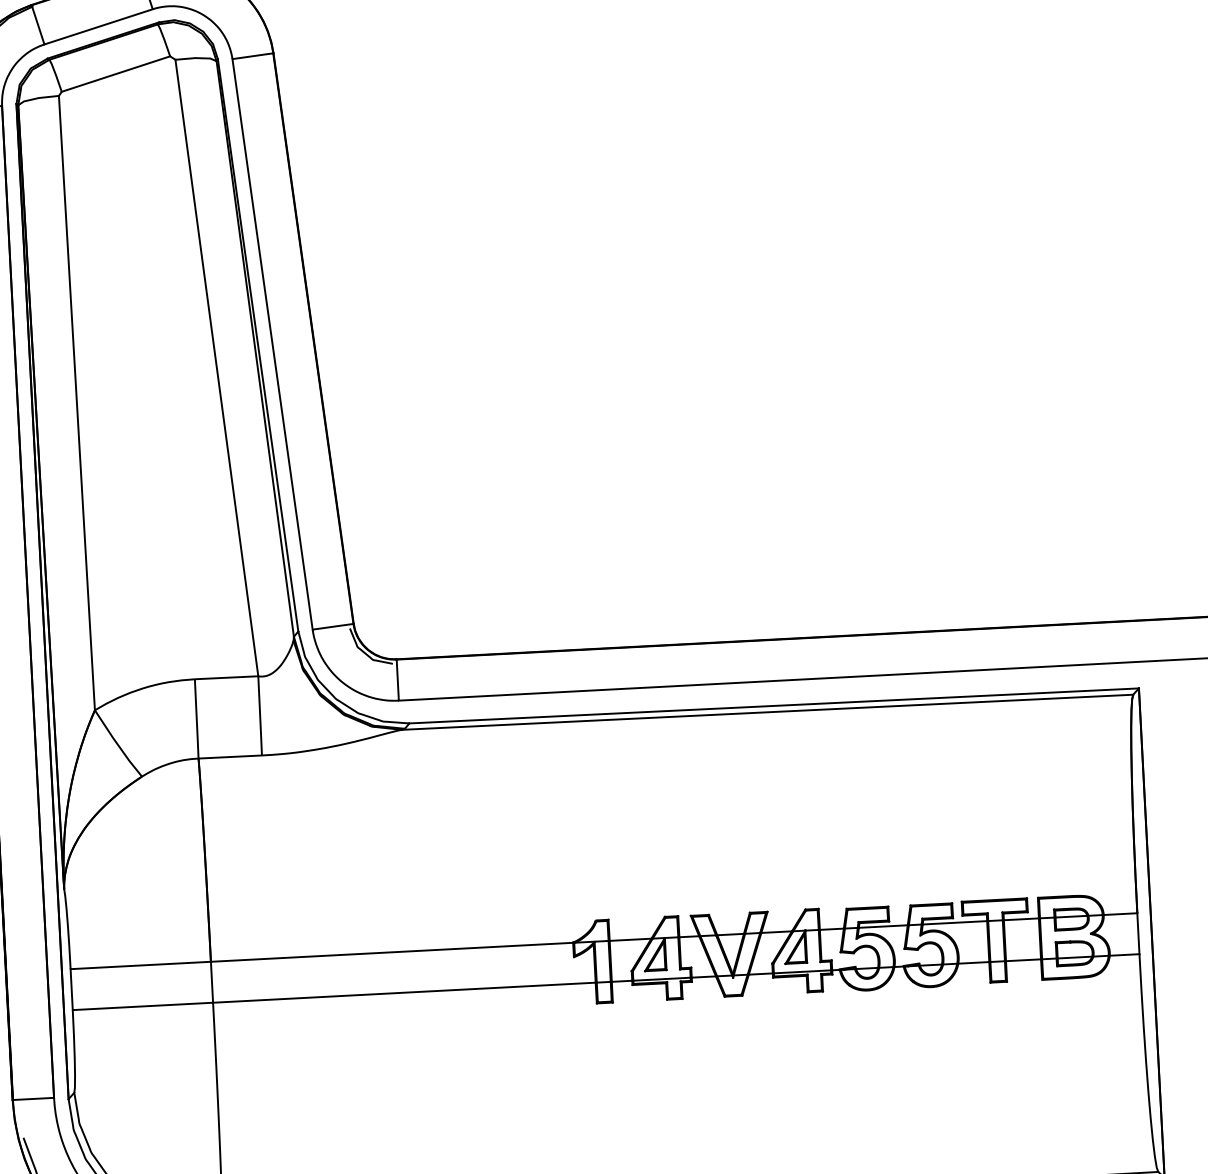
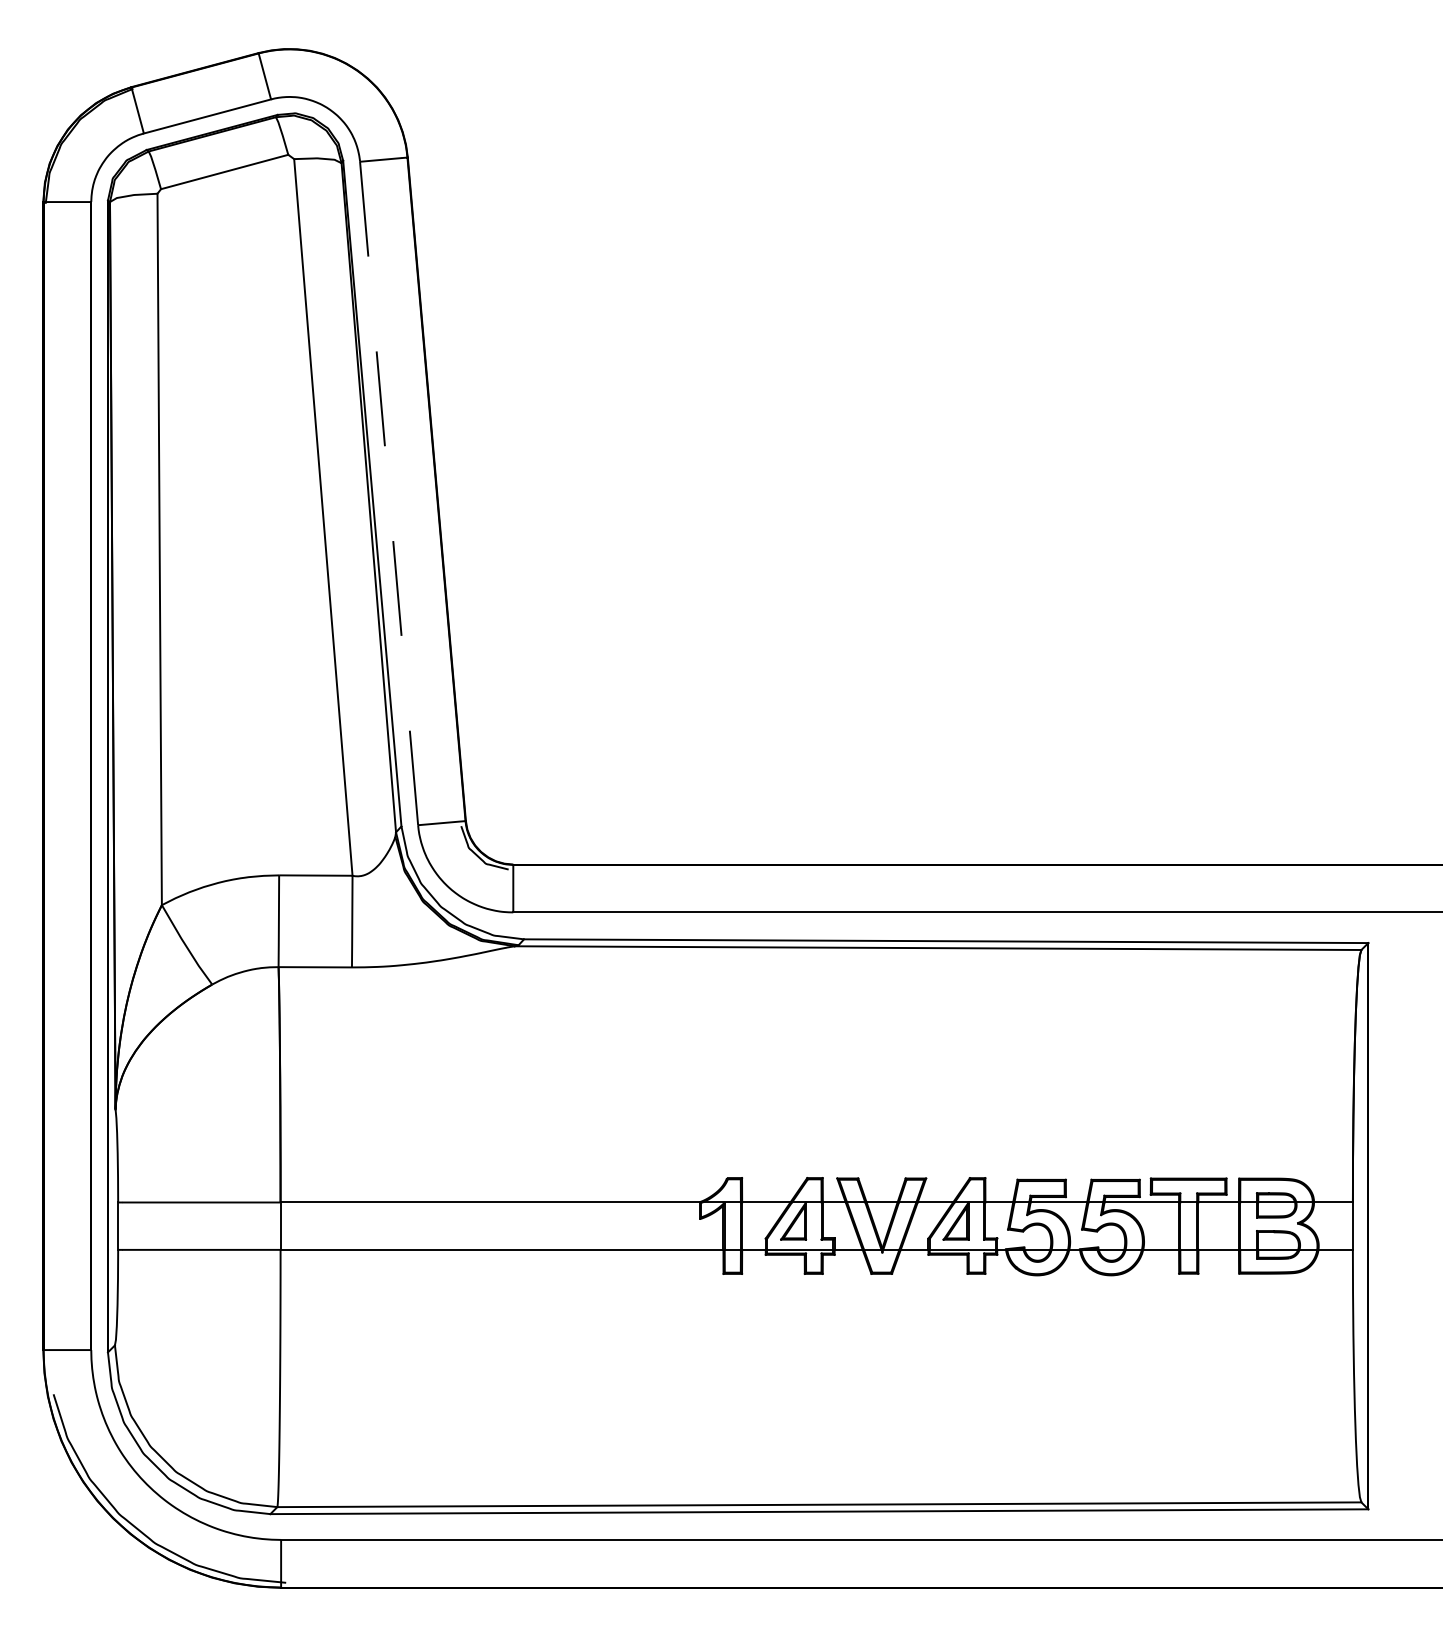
line: (272, 344) -> (389, 493), solid -> dashed

